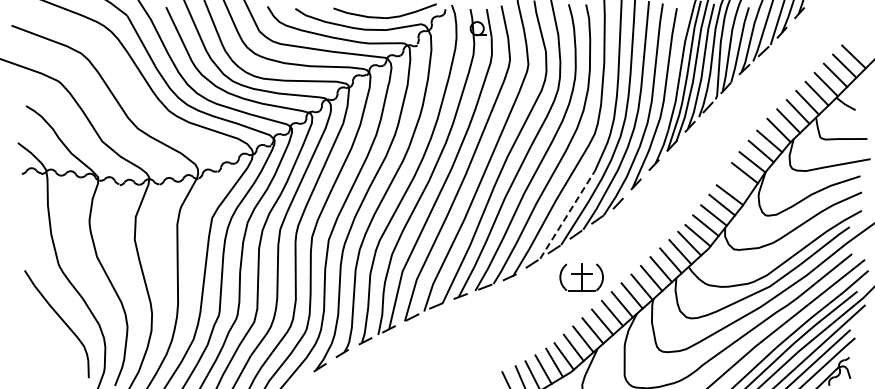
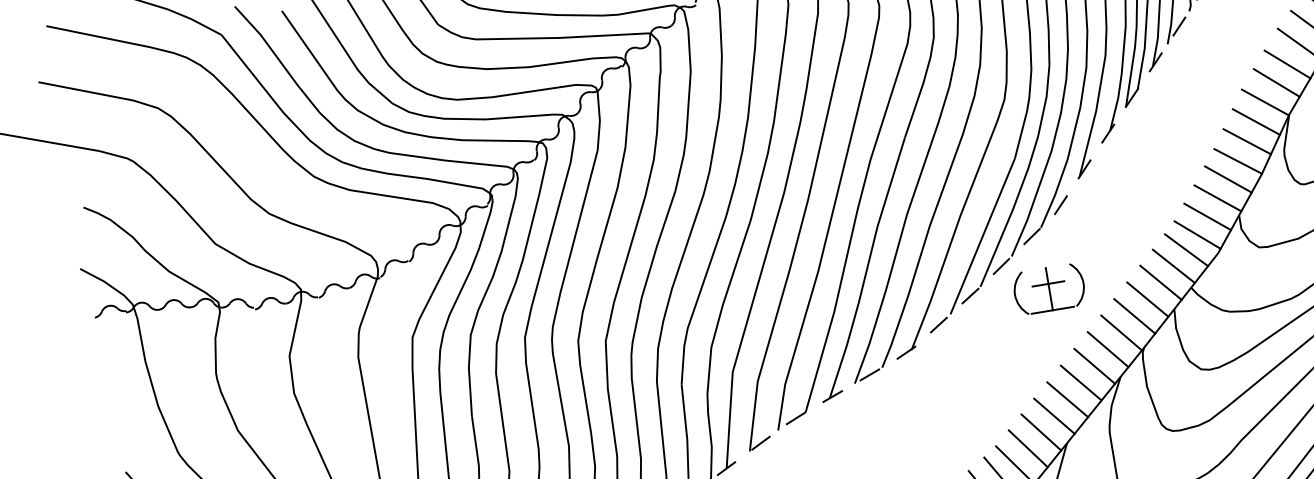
line: (737, 184) -> (1247, 142), added
line: (567, 214) -> (982, 236), dashed -> solid
part: (581, 277) -> (1049, 289), moved

